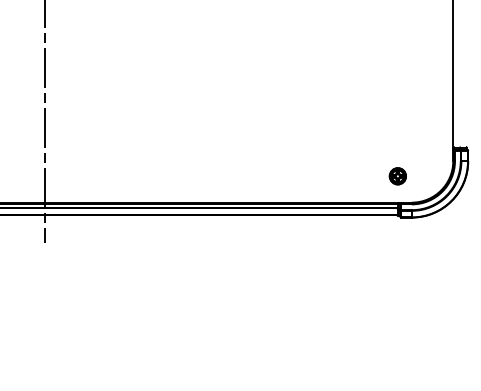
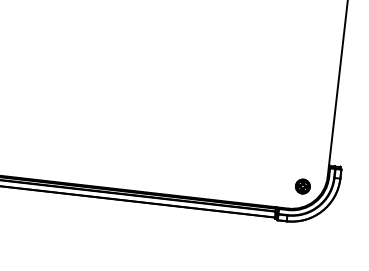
part: (397, 176) -> (302, 186), moved

